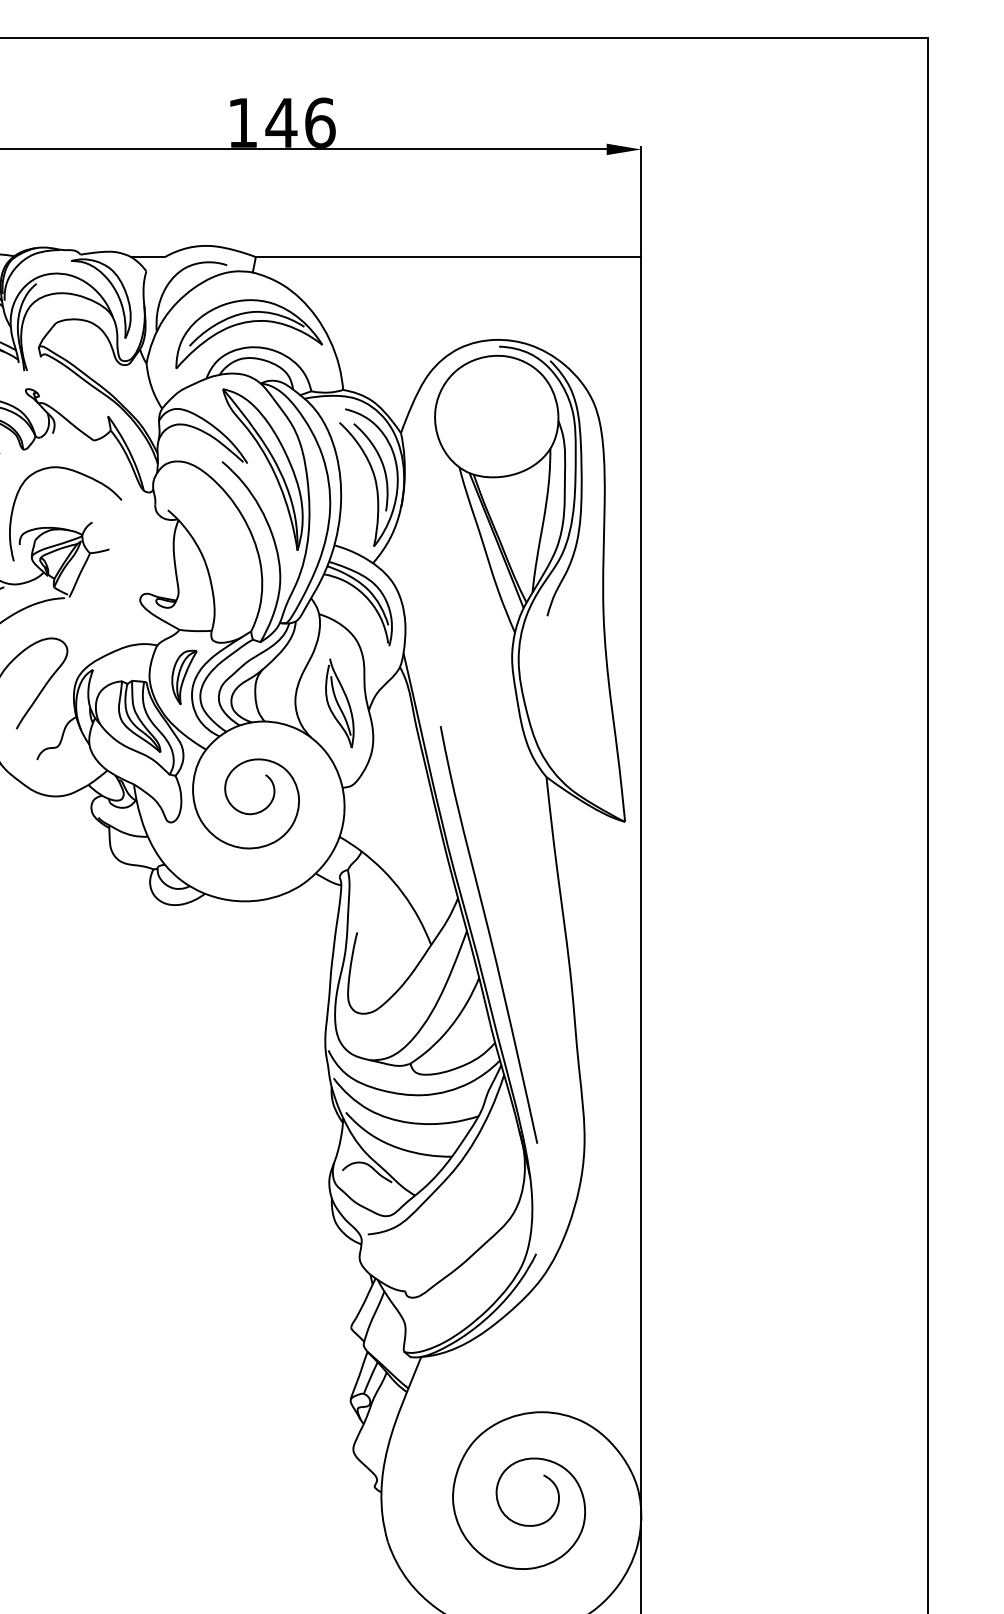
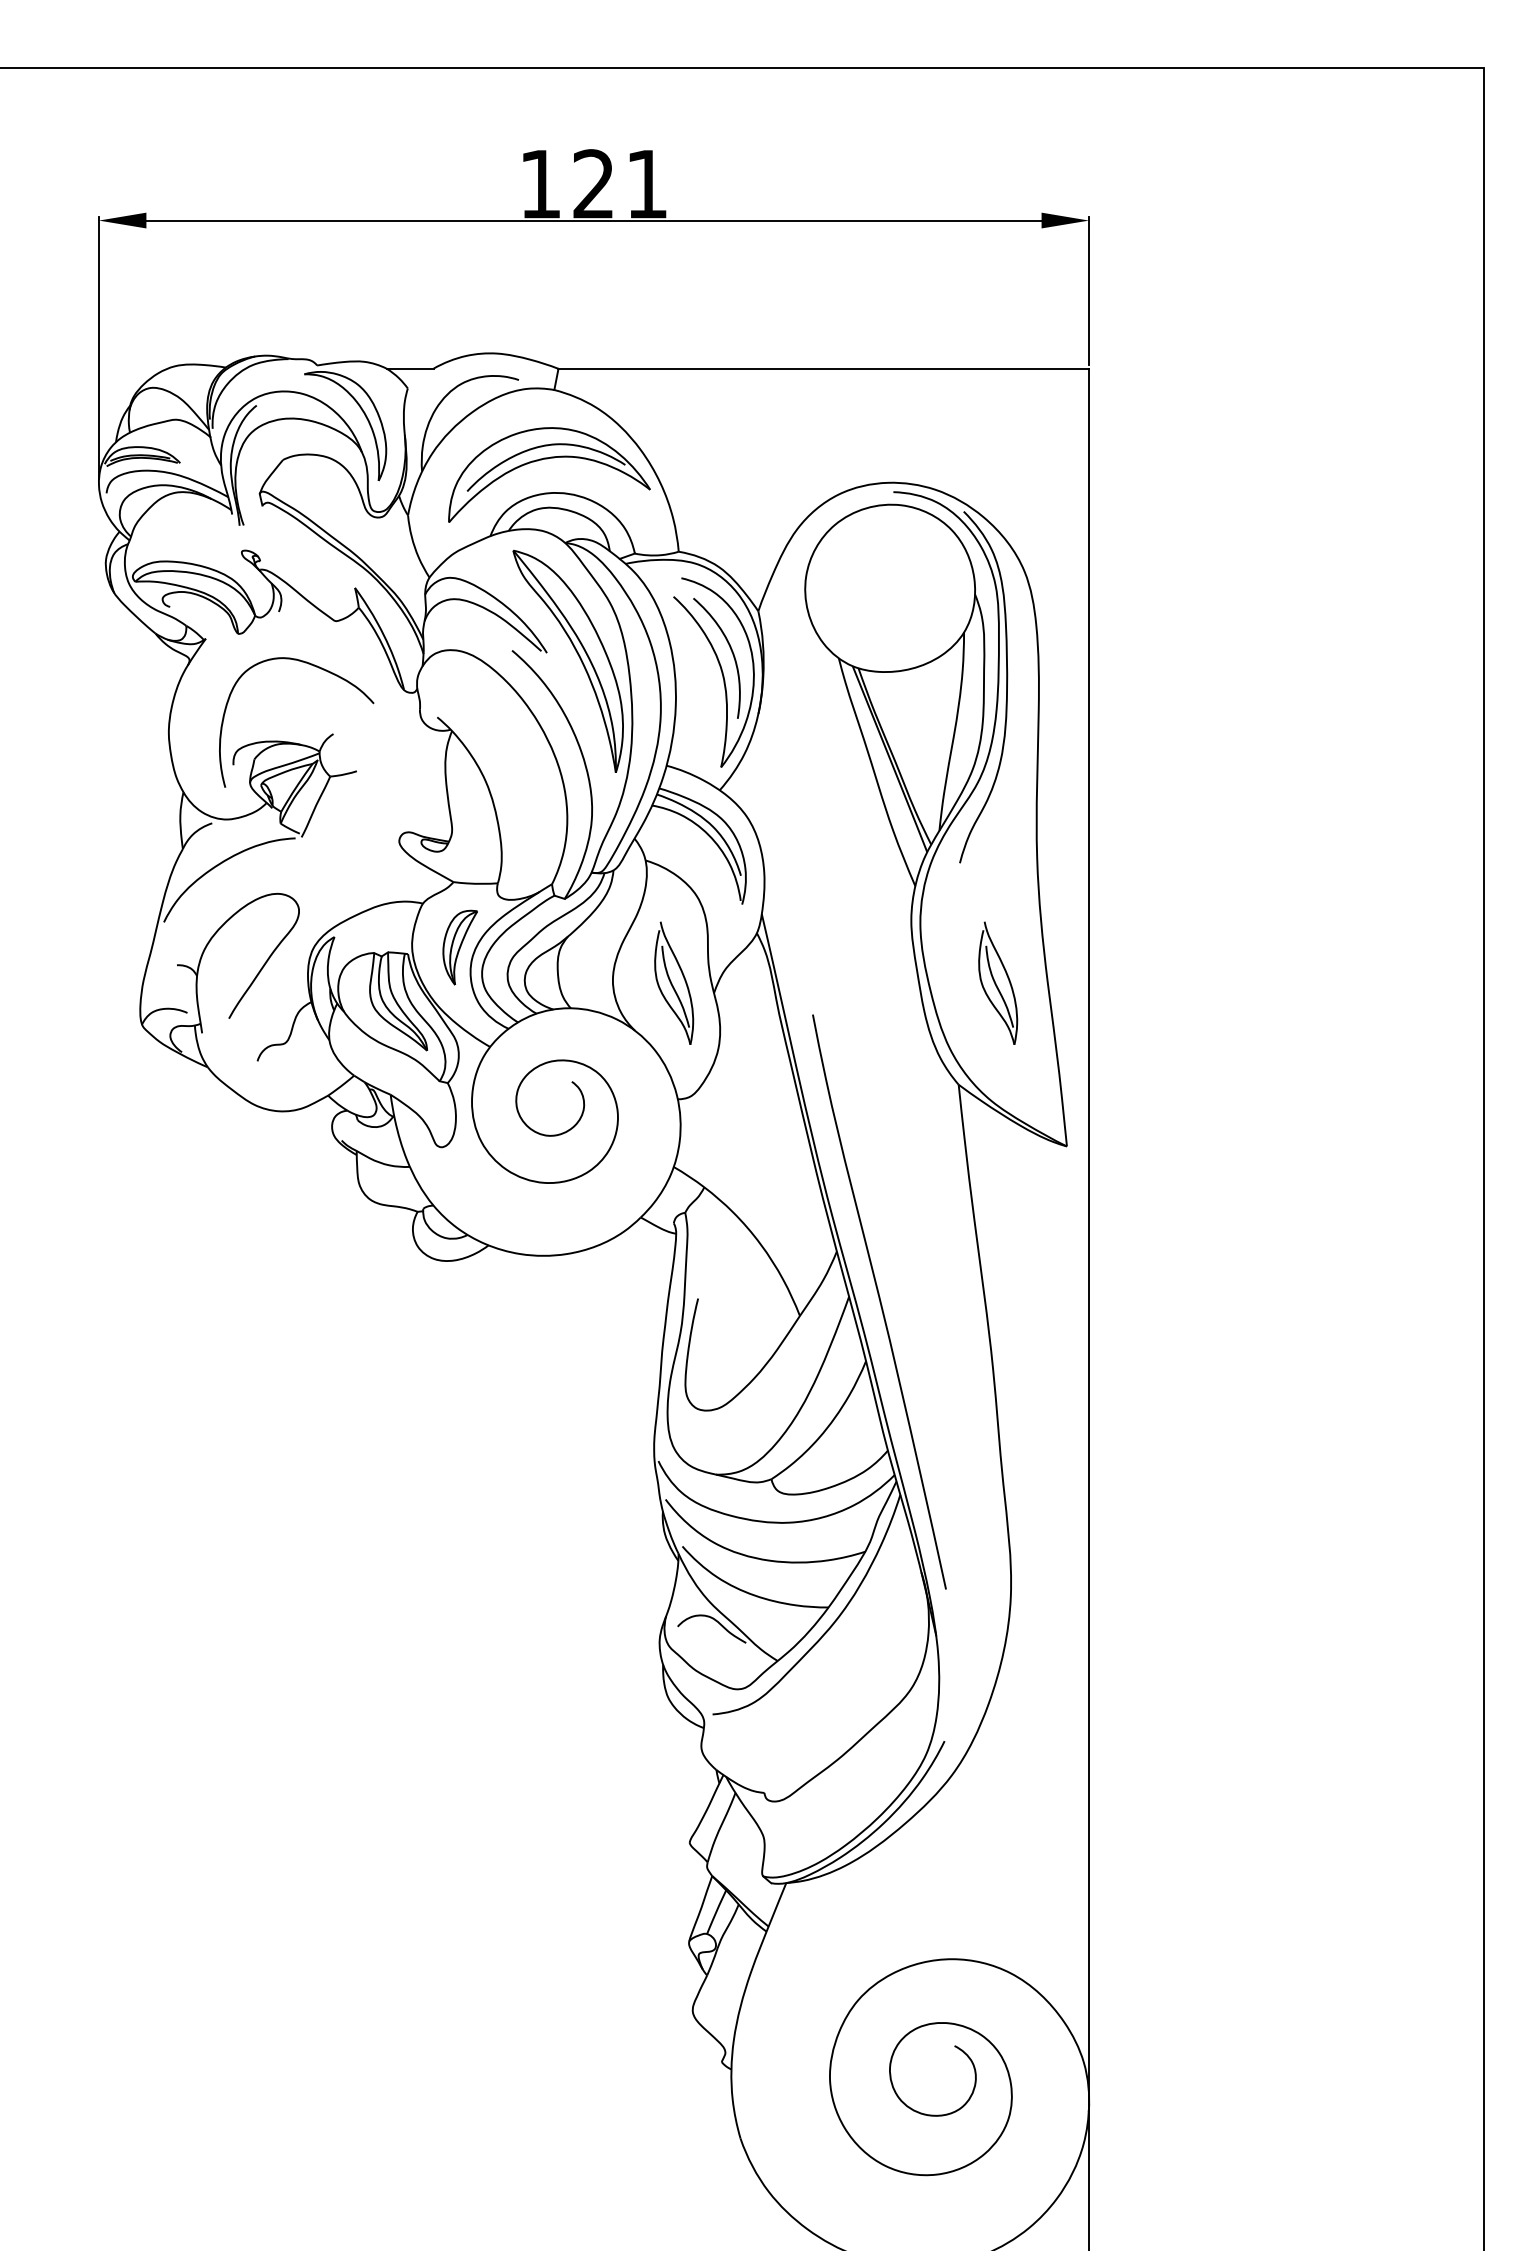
text: (300, 123) -> (619, 184), 146 -> 121
part: (575, 702) -> (998, 982), added

